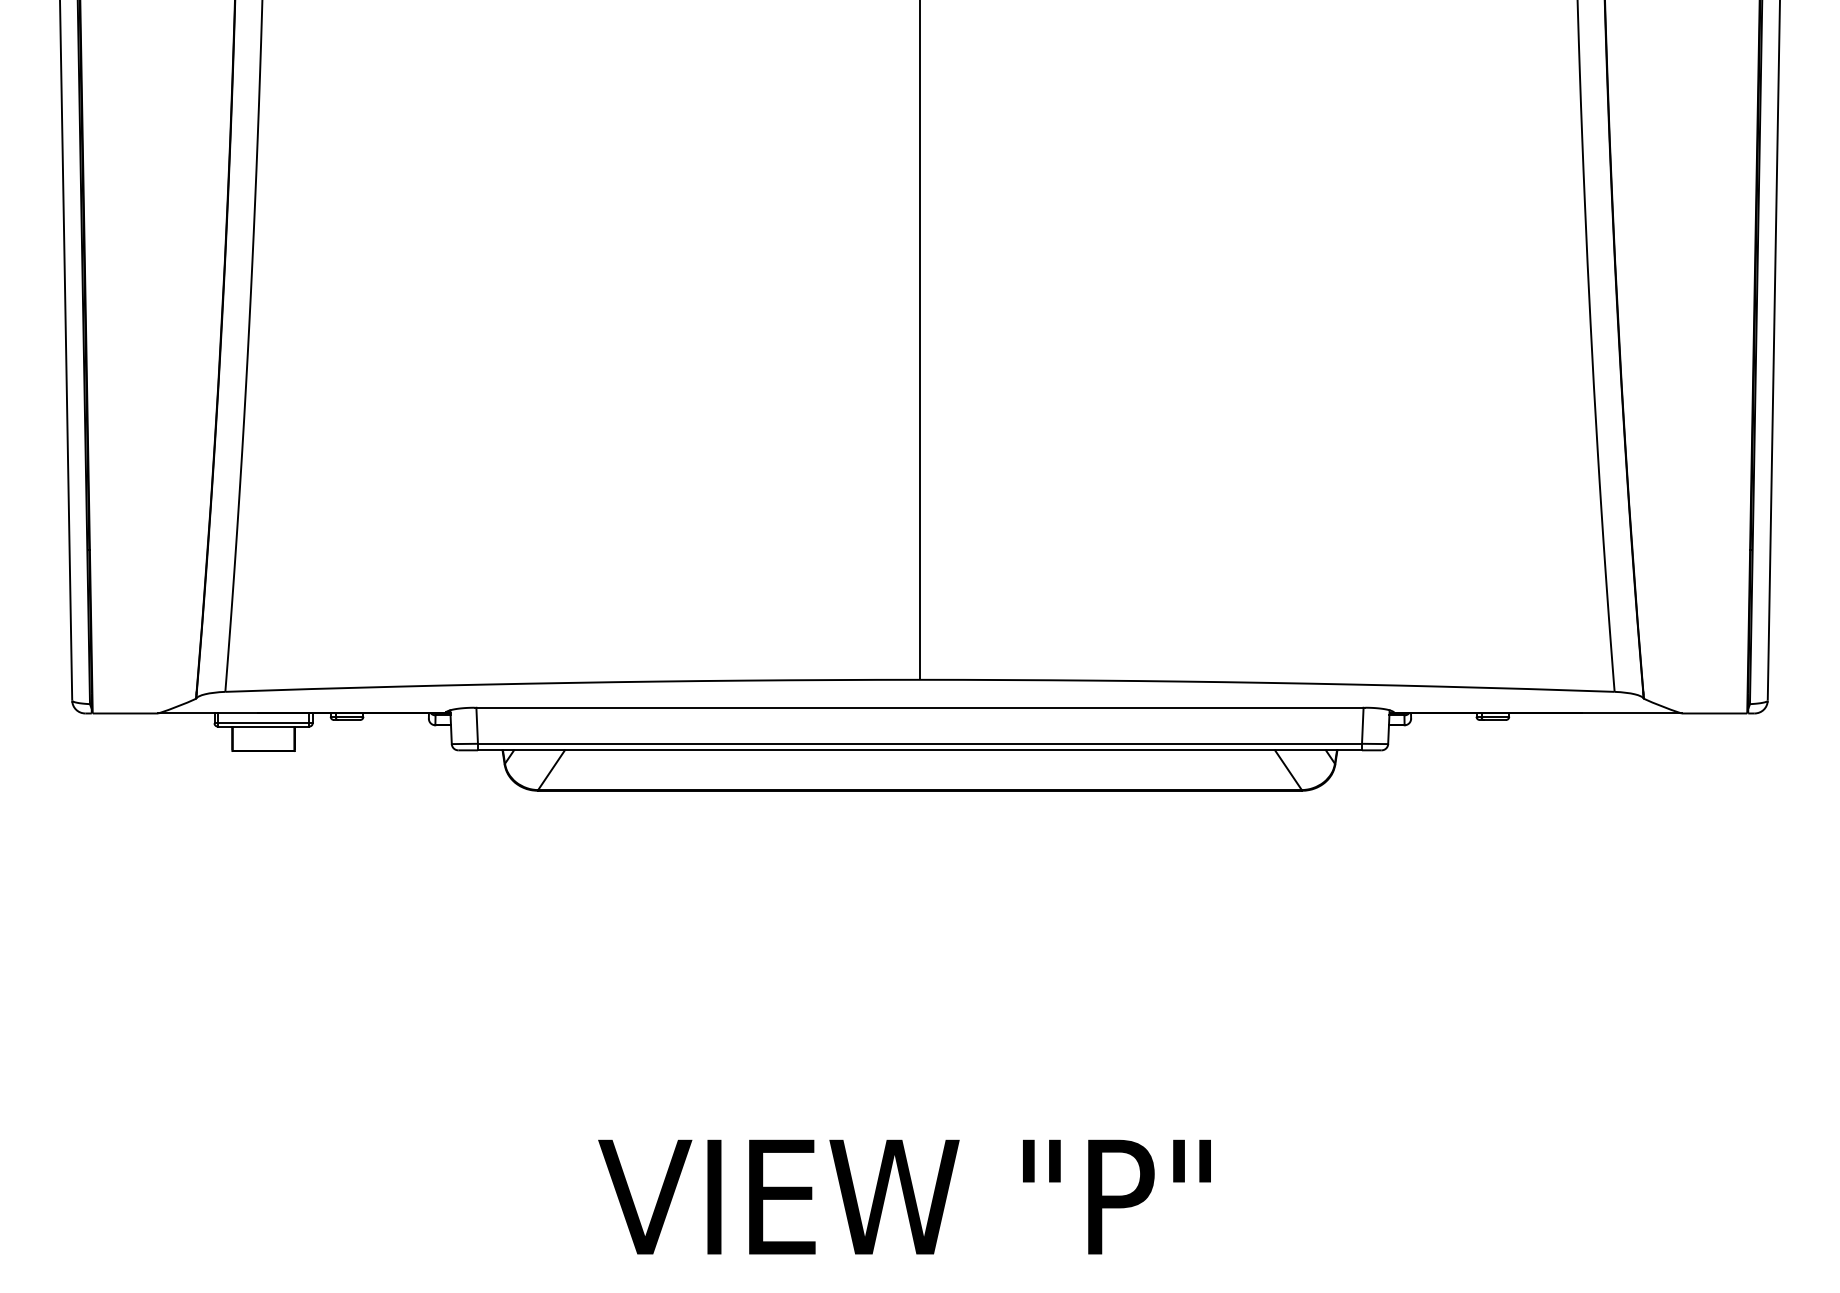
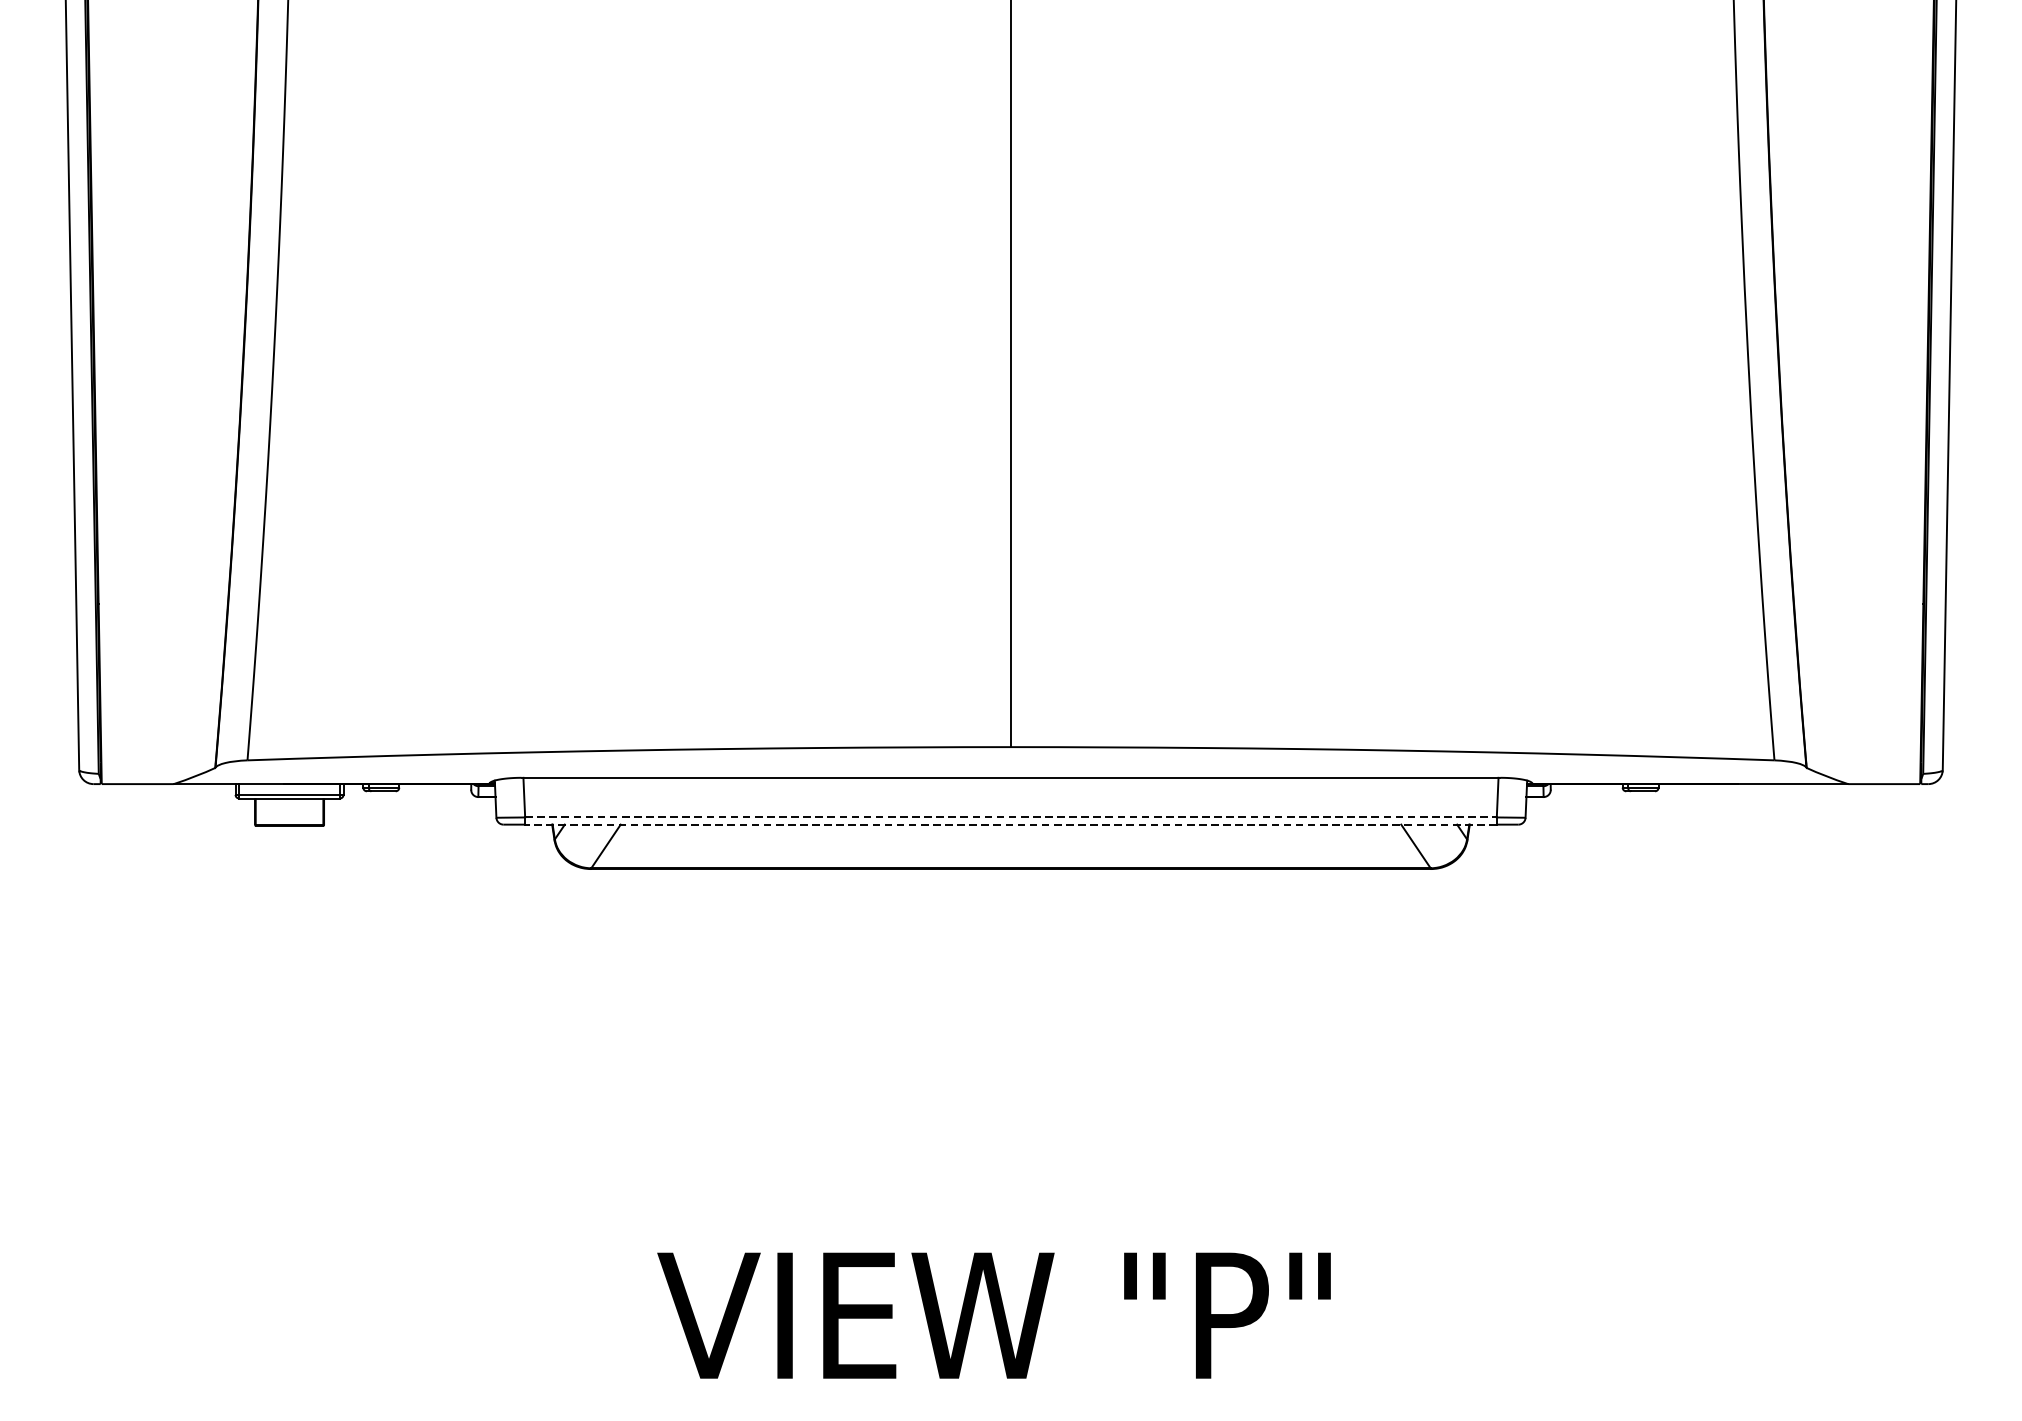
line: (920, 743) -> (1011, 817), solid -> dashed
line: (919, 750) -> (1010, 824), solid -> dashed

